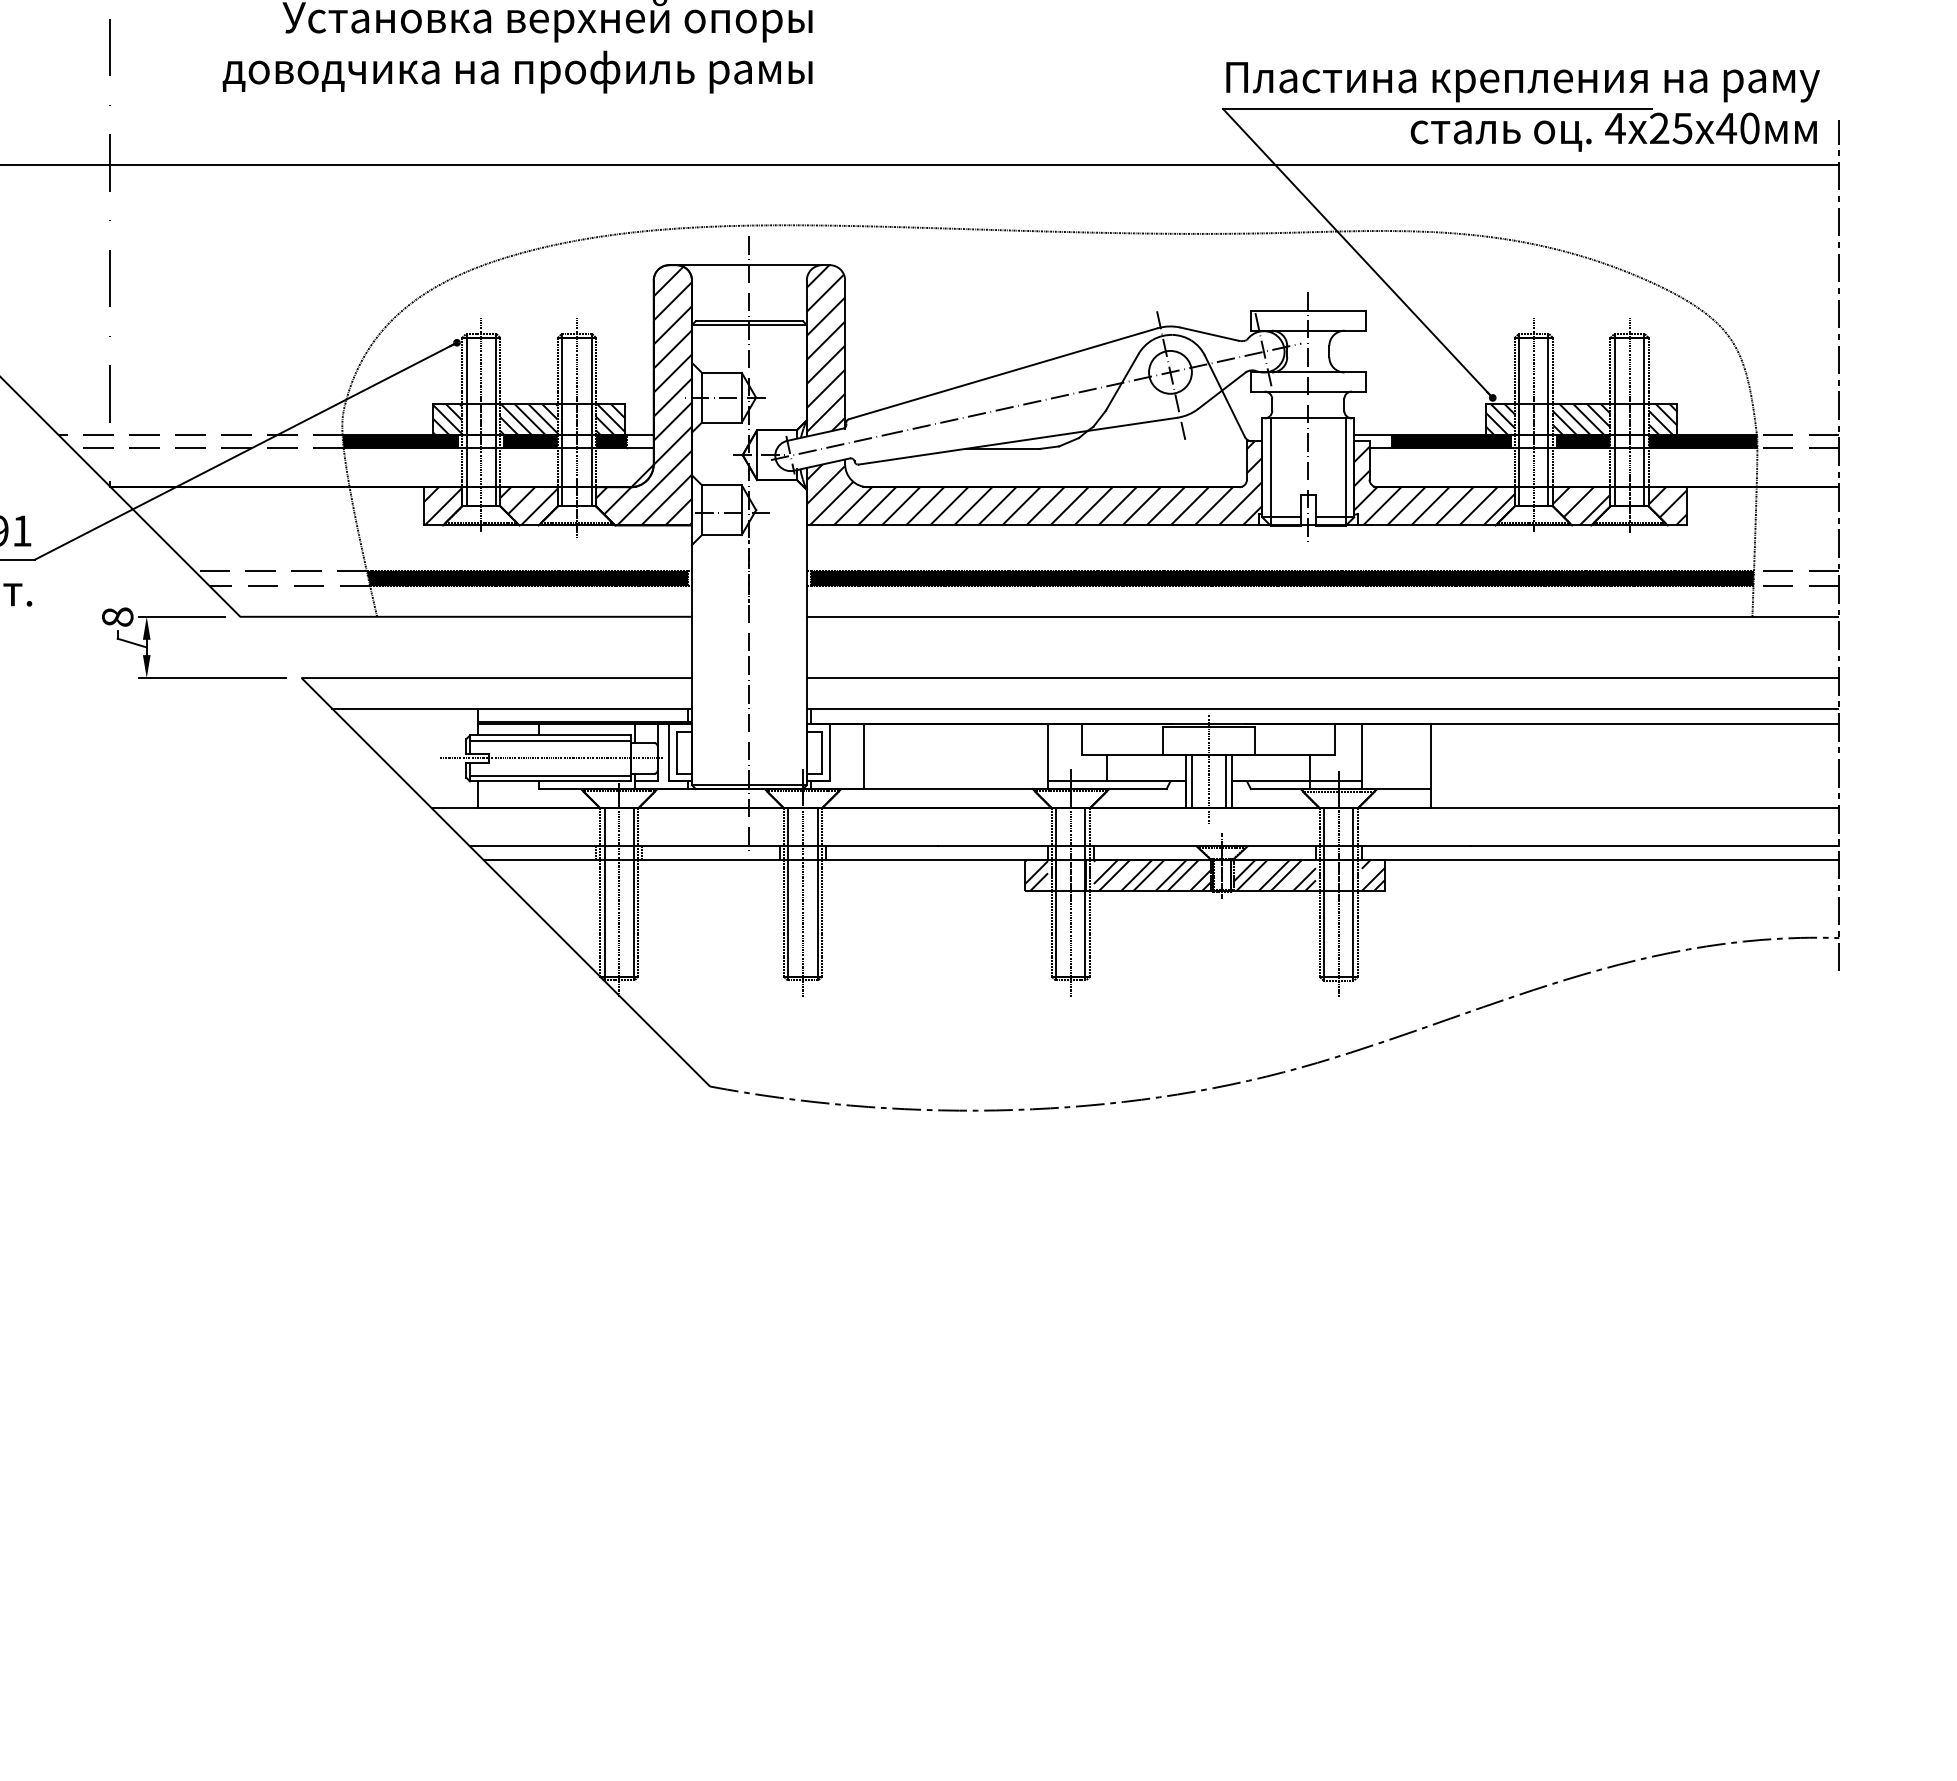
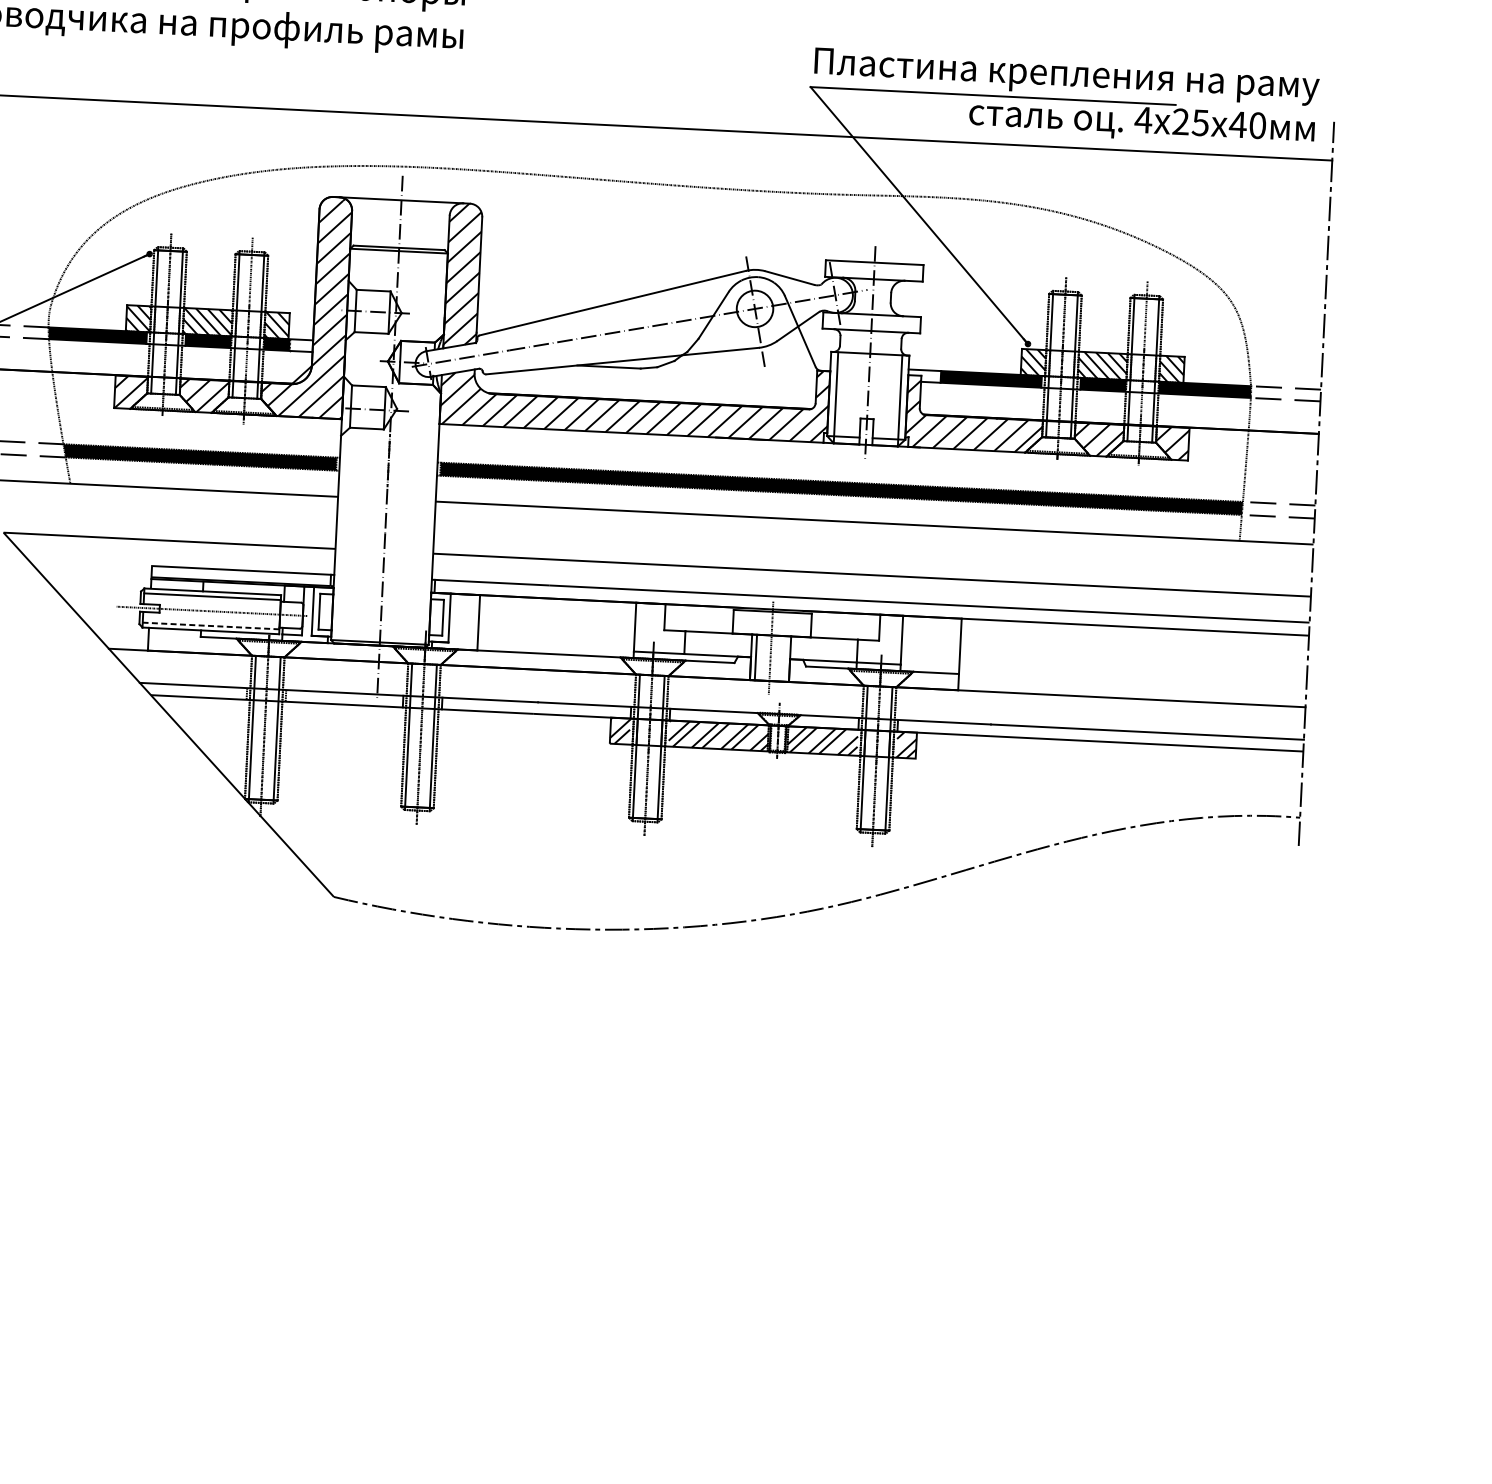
line: (404, 708) -> (89, 562), removed
line: (549, 775) -> (210, 625), solid -> dashed
line: (1225, 781) -> (784, 659), removed

